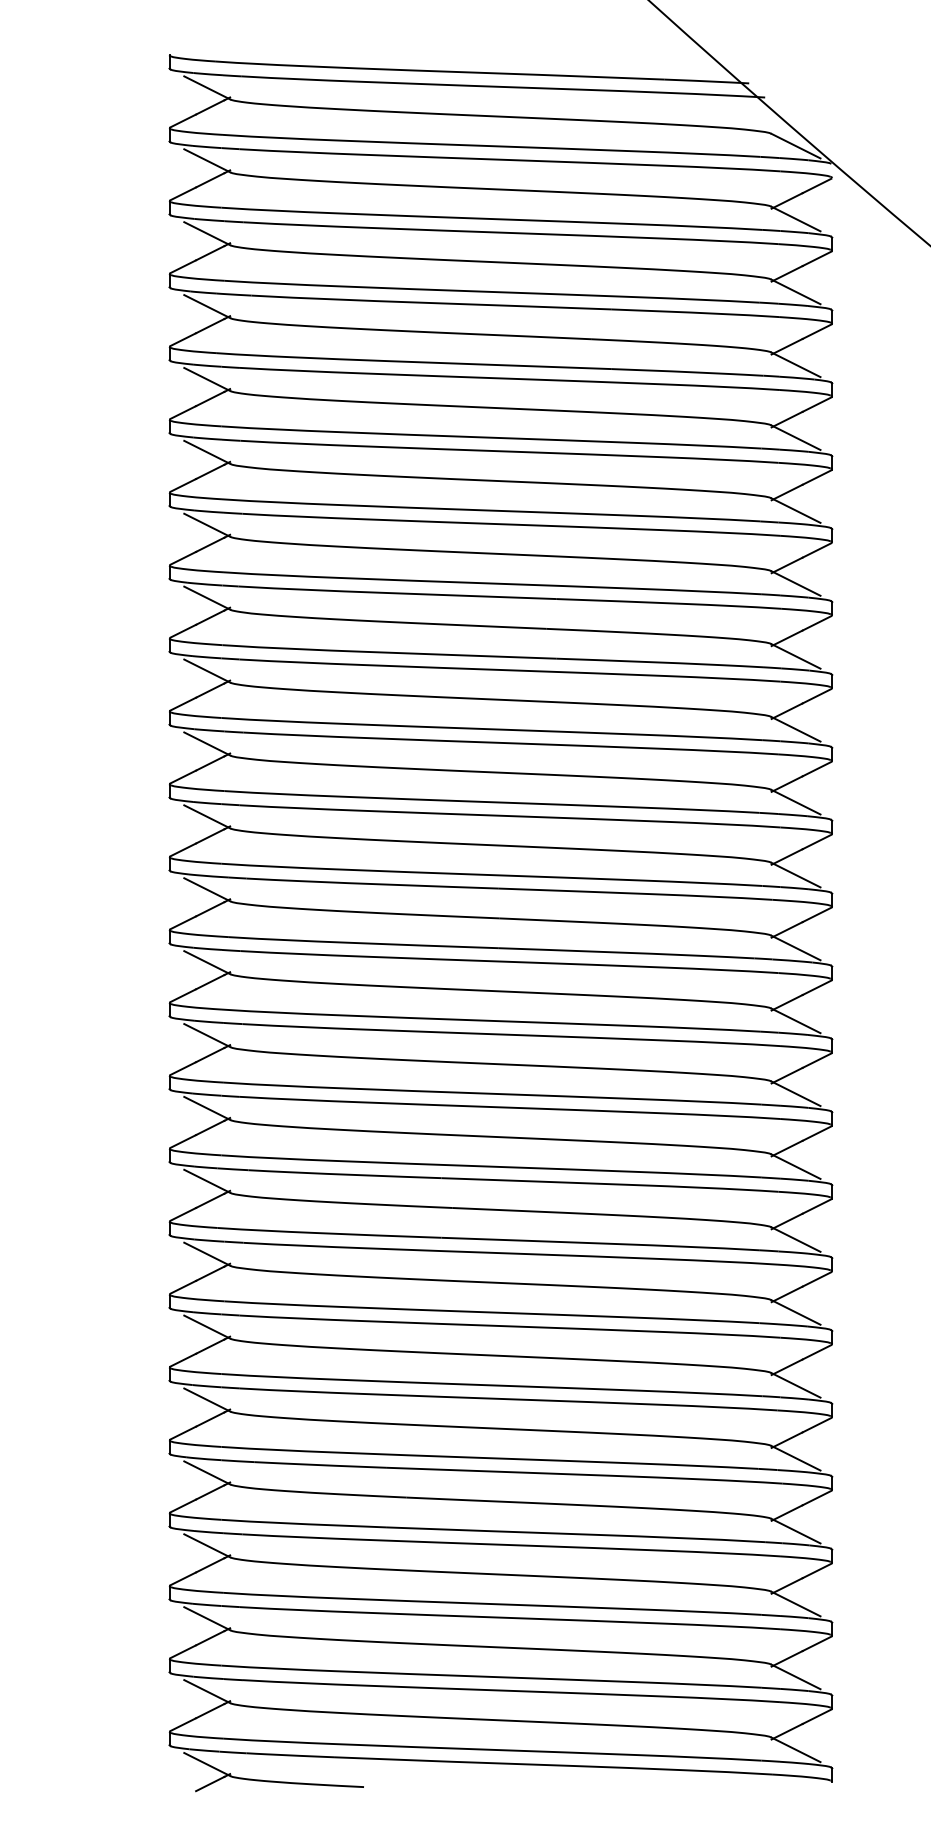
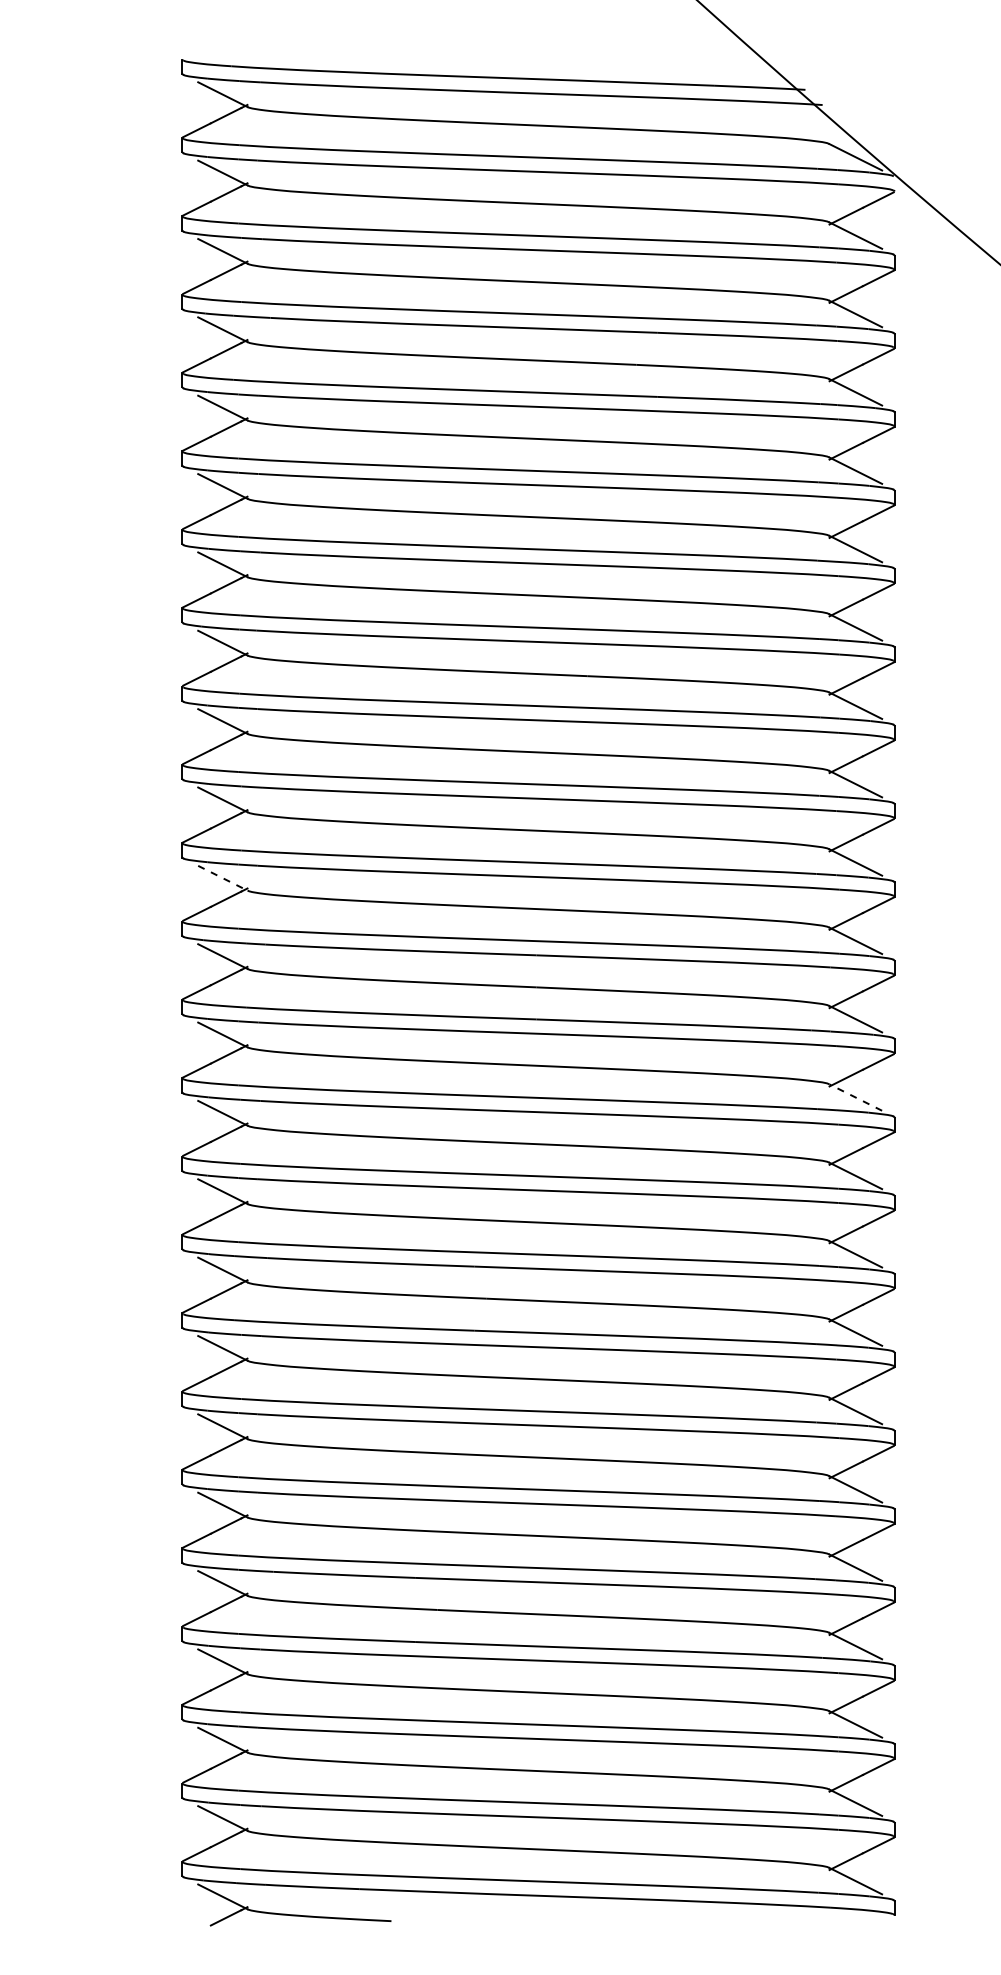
line: (206, 817) -> (222, 878), solid -> dashed
line: (795, 1020) -> (855, 1097), solid -> dashed

